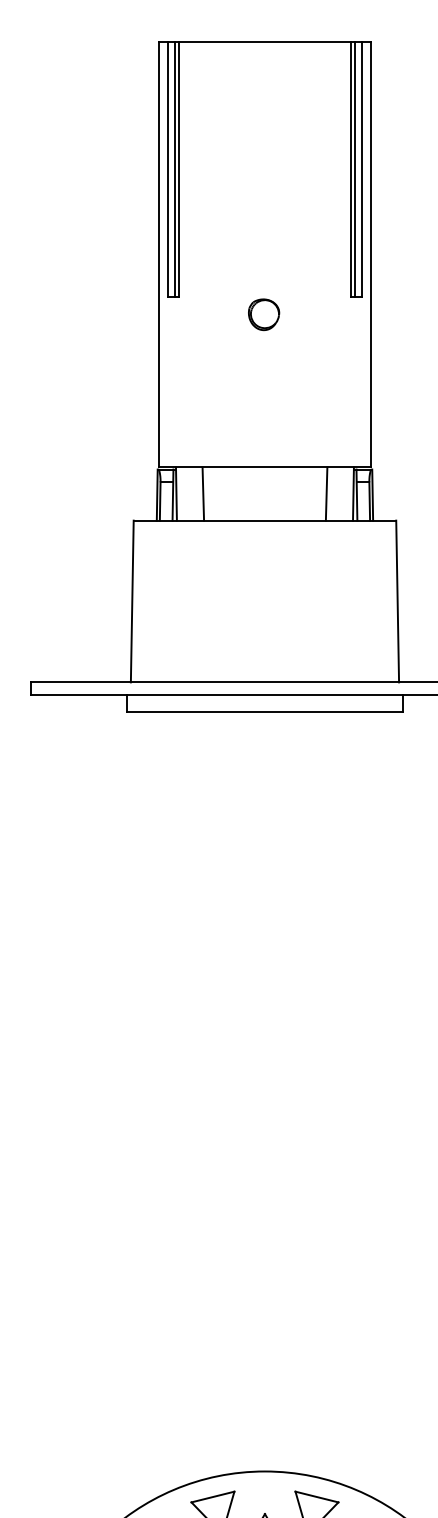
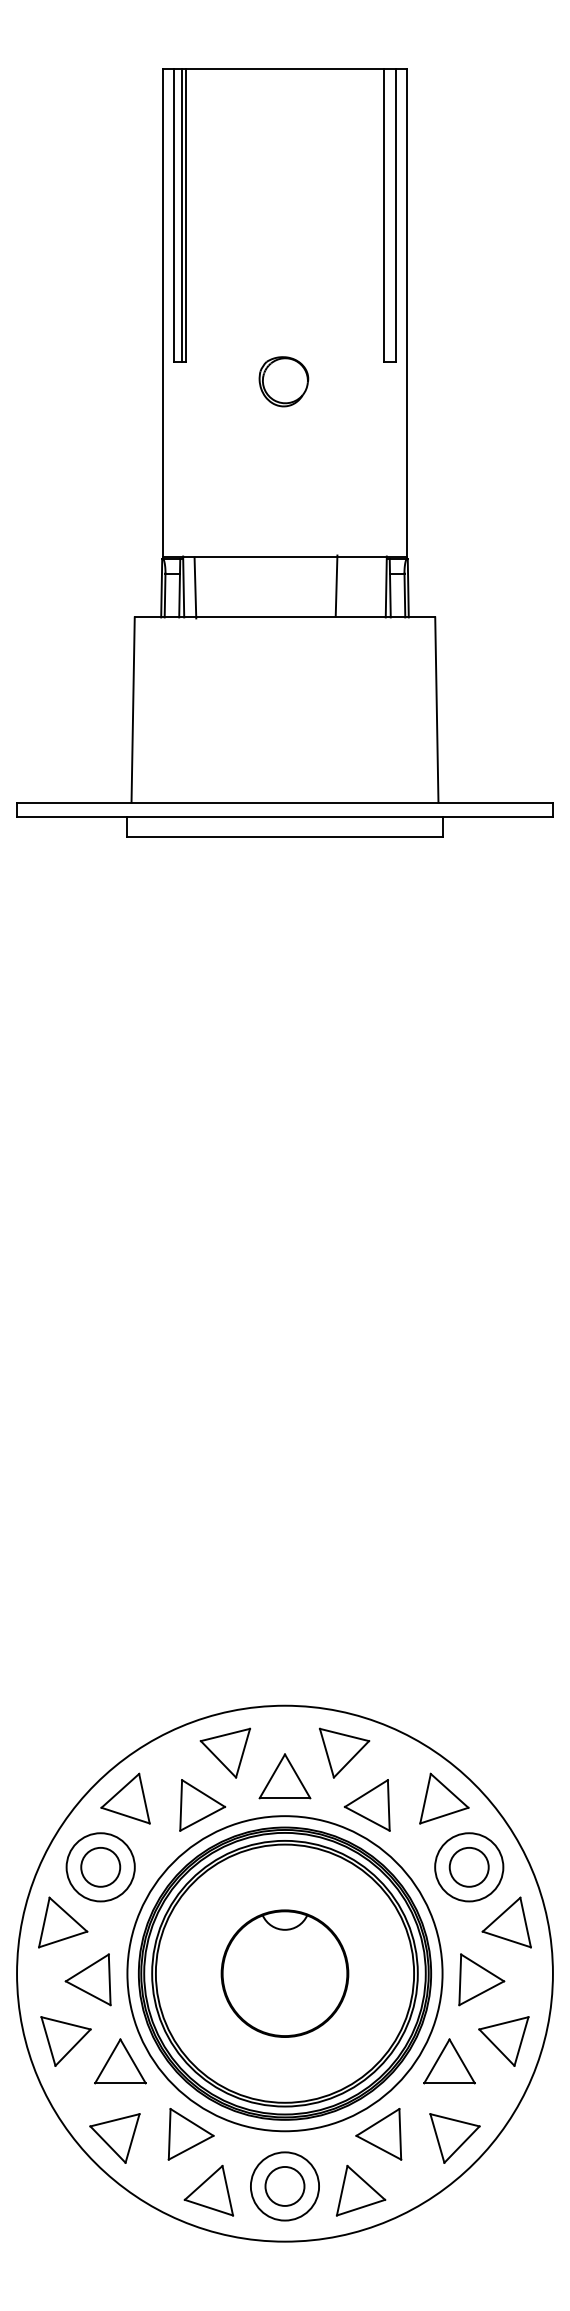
line: (354, 169) -> (387, 215), removed
part: (263, 314) -> (283, 381), size x1.4
line: (203, 493) -> (195, 587), moved
line: (326, 493) -> (336, 585), moved

